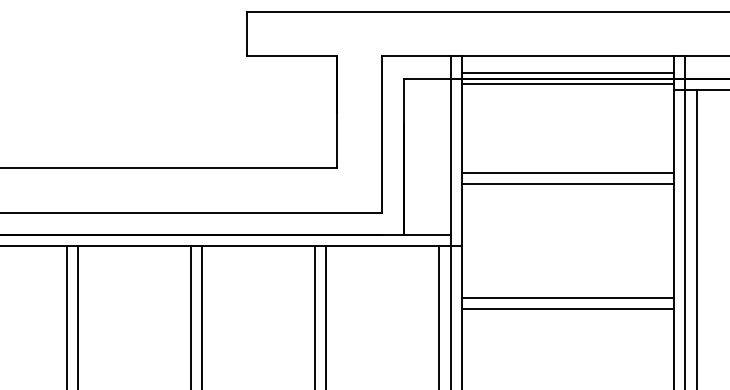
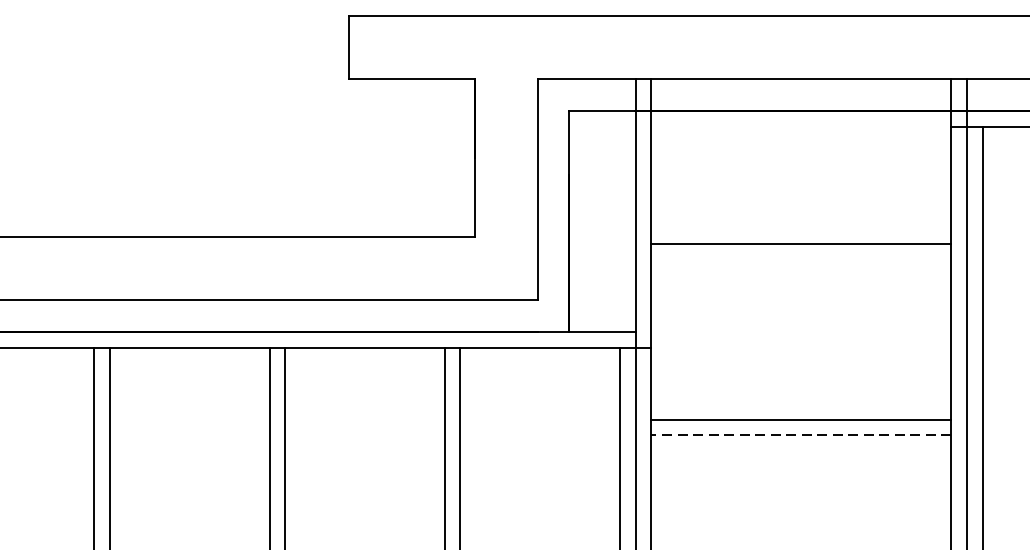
line: (567, 73) -> (800, 103), removed
line: (567, 84) -> (800, 119), removed
line: (567, 184) -> (800, 260), removed
line: (567, 308) -> (800, 435), solid -> dashed

